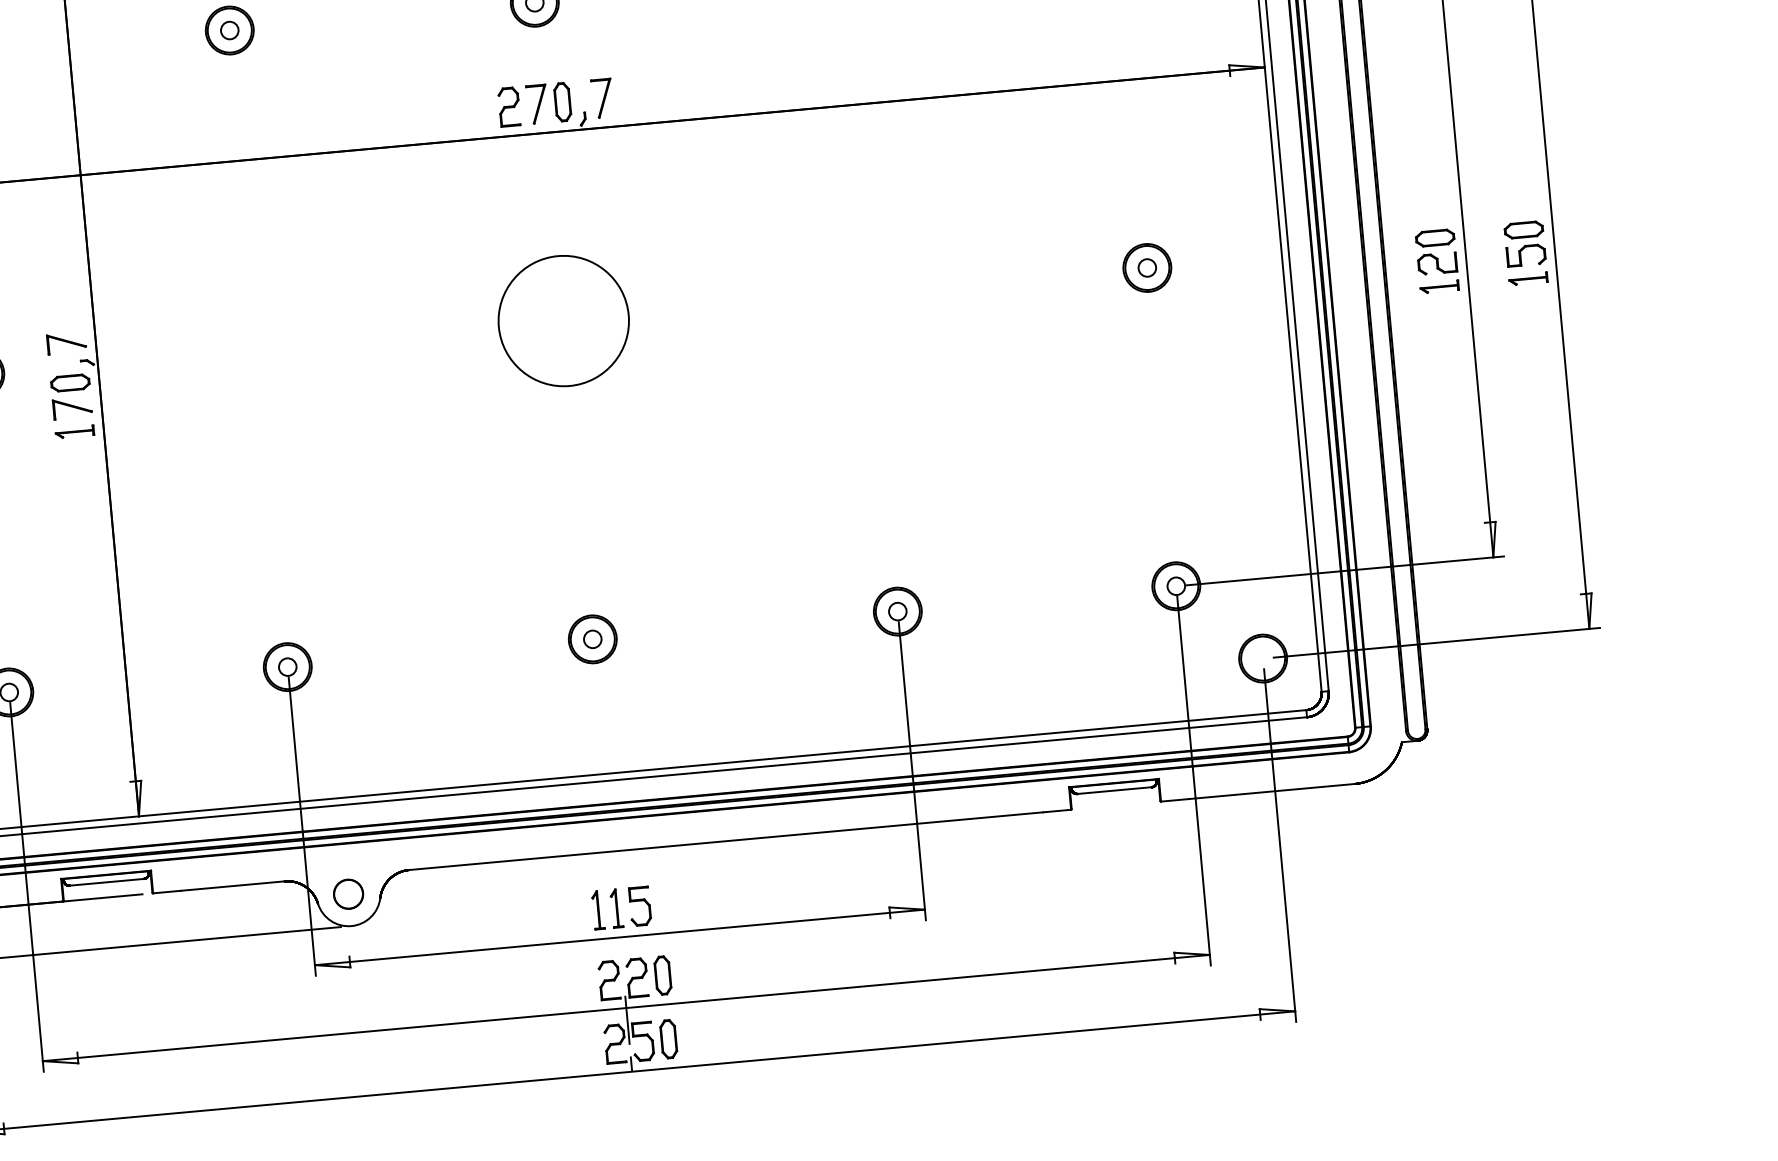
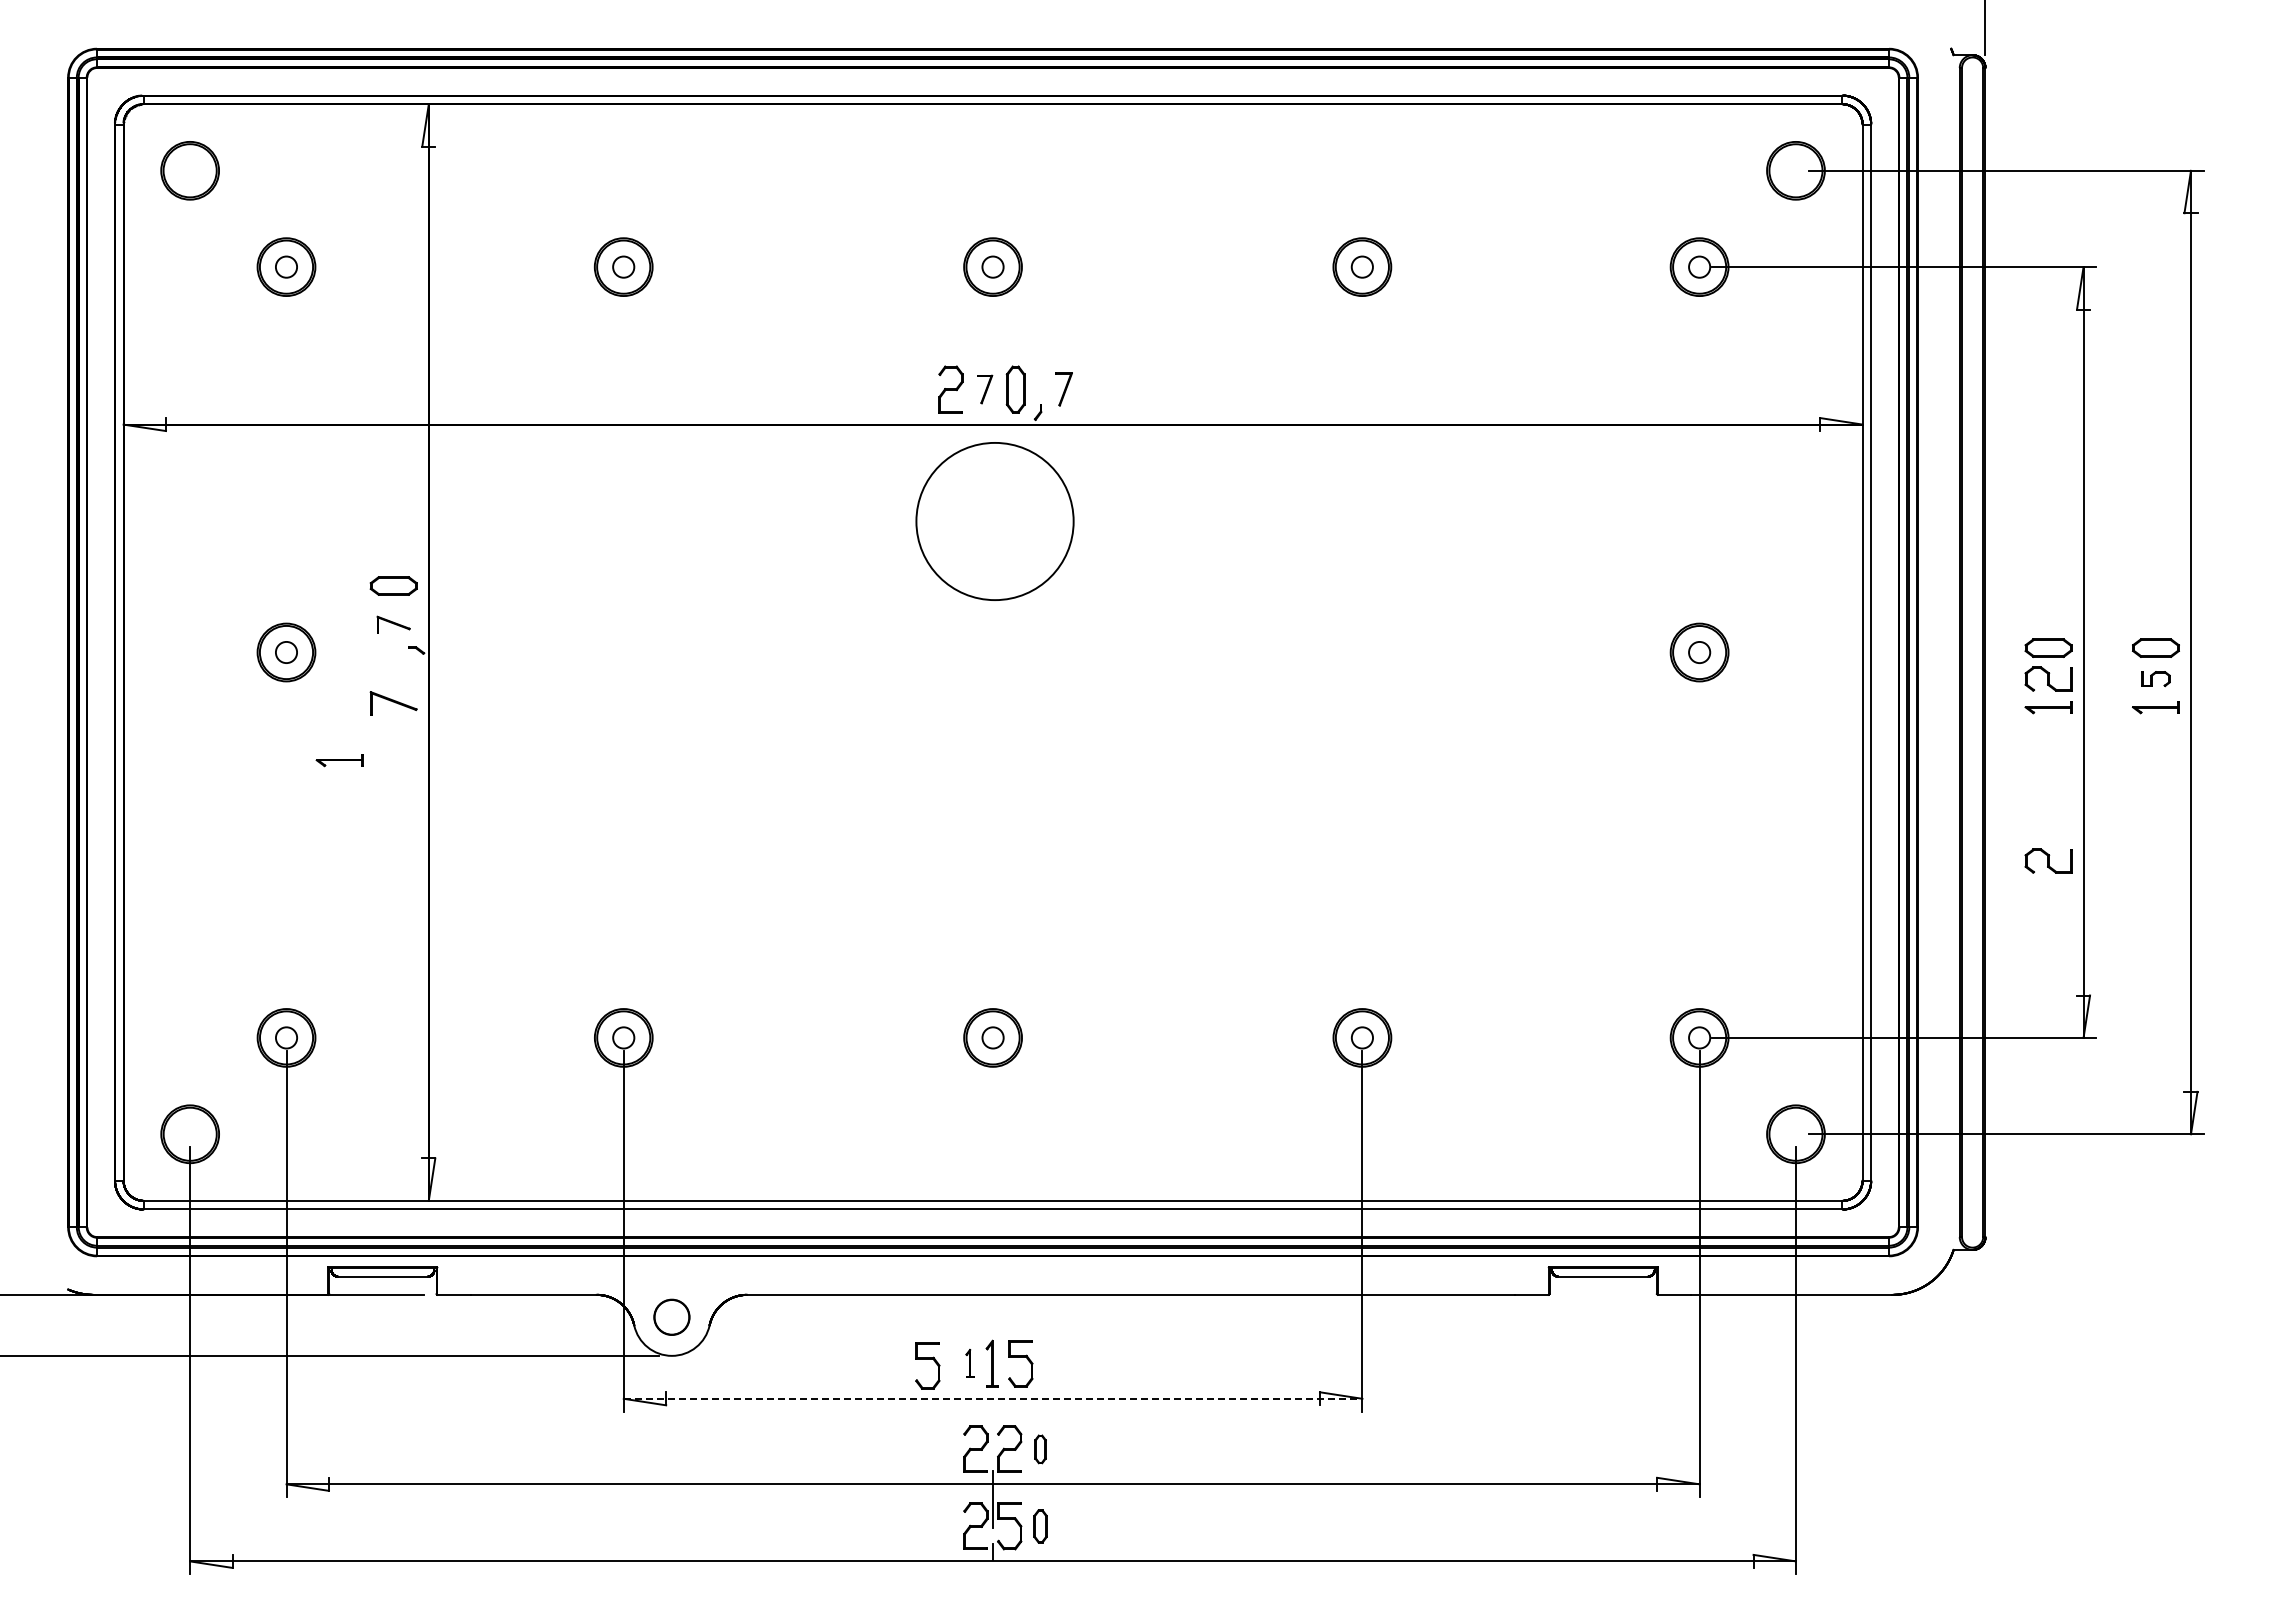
part: (602, 98) -> (1063, 389), size x0.7
part: (537, 104) -> (985, 389), size x0.6
part: (1525, 255) -> (2155, 678), size x0.6
circle: (563, 321) -> (994, 521), moved
part: (66, 342) -> (393, 624), size x0.7
part: (70, 382) -> (393, 585), moved
part: (1451, 413) -> (2048, 860), added
part: (74, 432) -> (339, 760), moved
part: (597, 910) -> (969, 1363), size x0.6
part: (563, 914) -> (927, 1365), added
line: (620, 937) -> (993, 1398), solid -> dashed
part: (662, 975) -> (1040, 1449), size x0.6
part: (668, 1039) -> (1040, 1526), size x0.7

